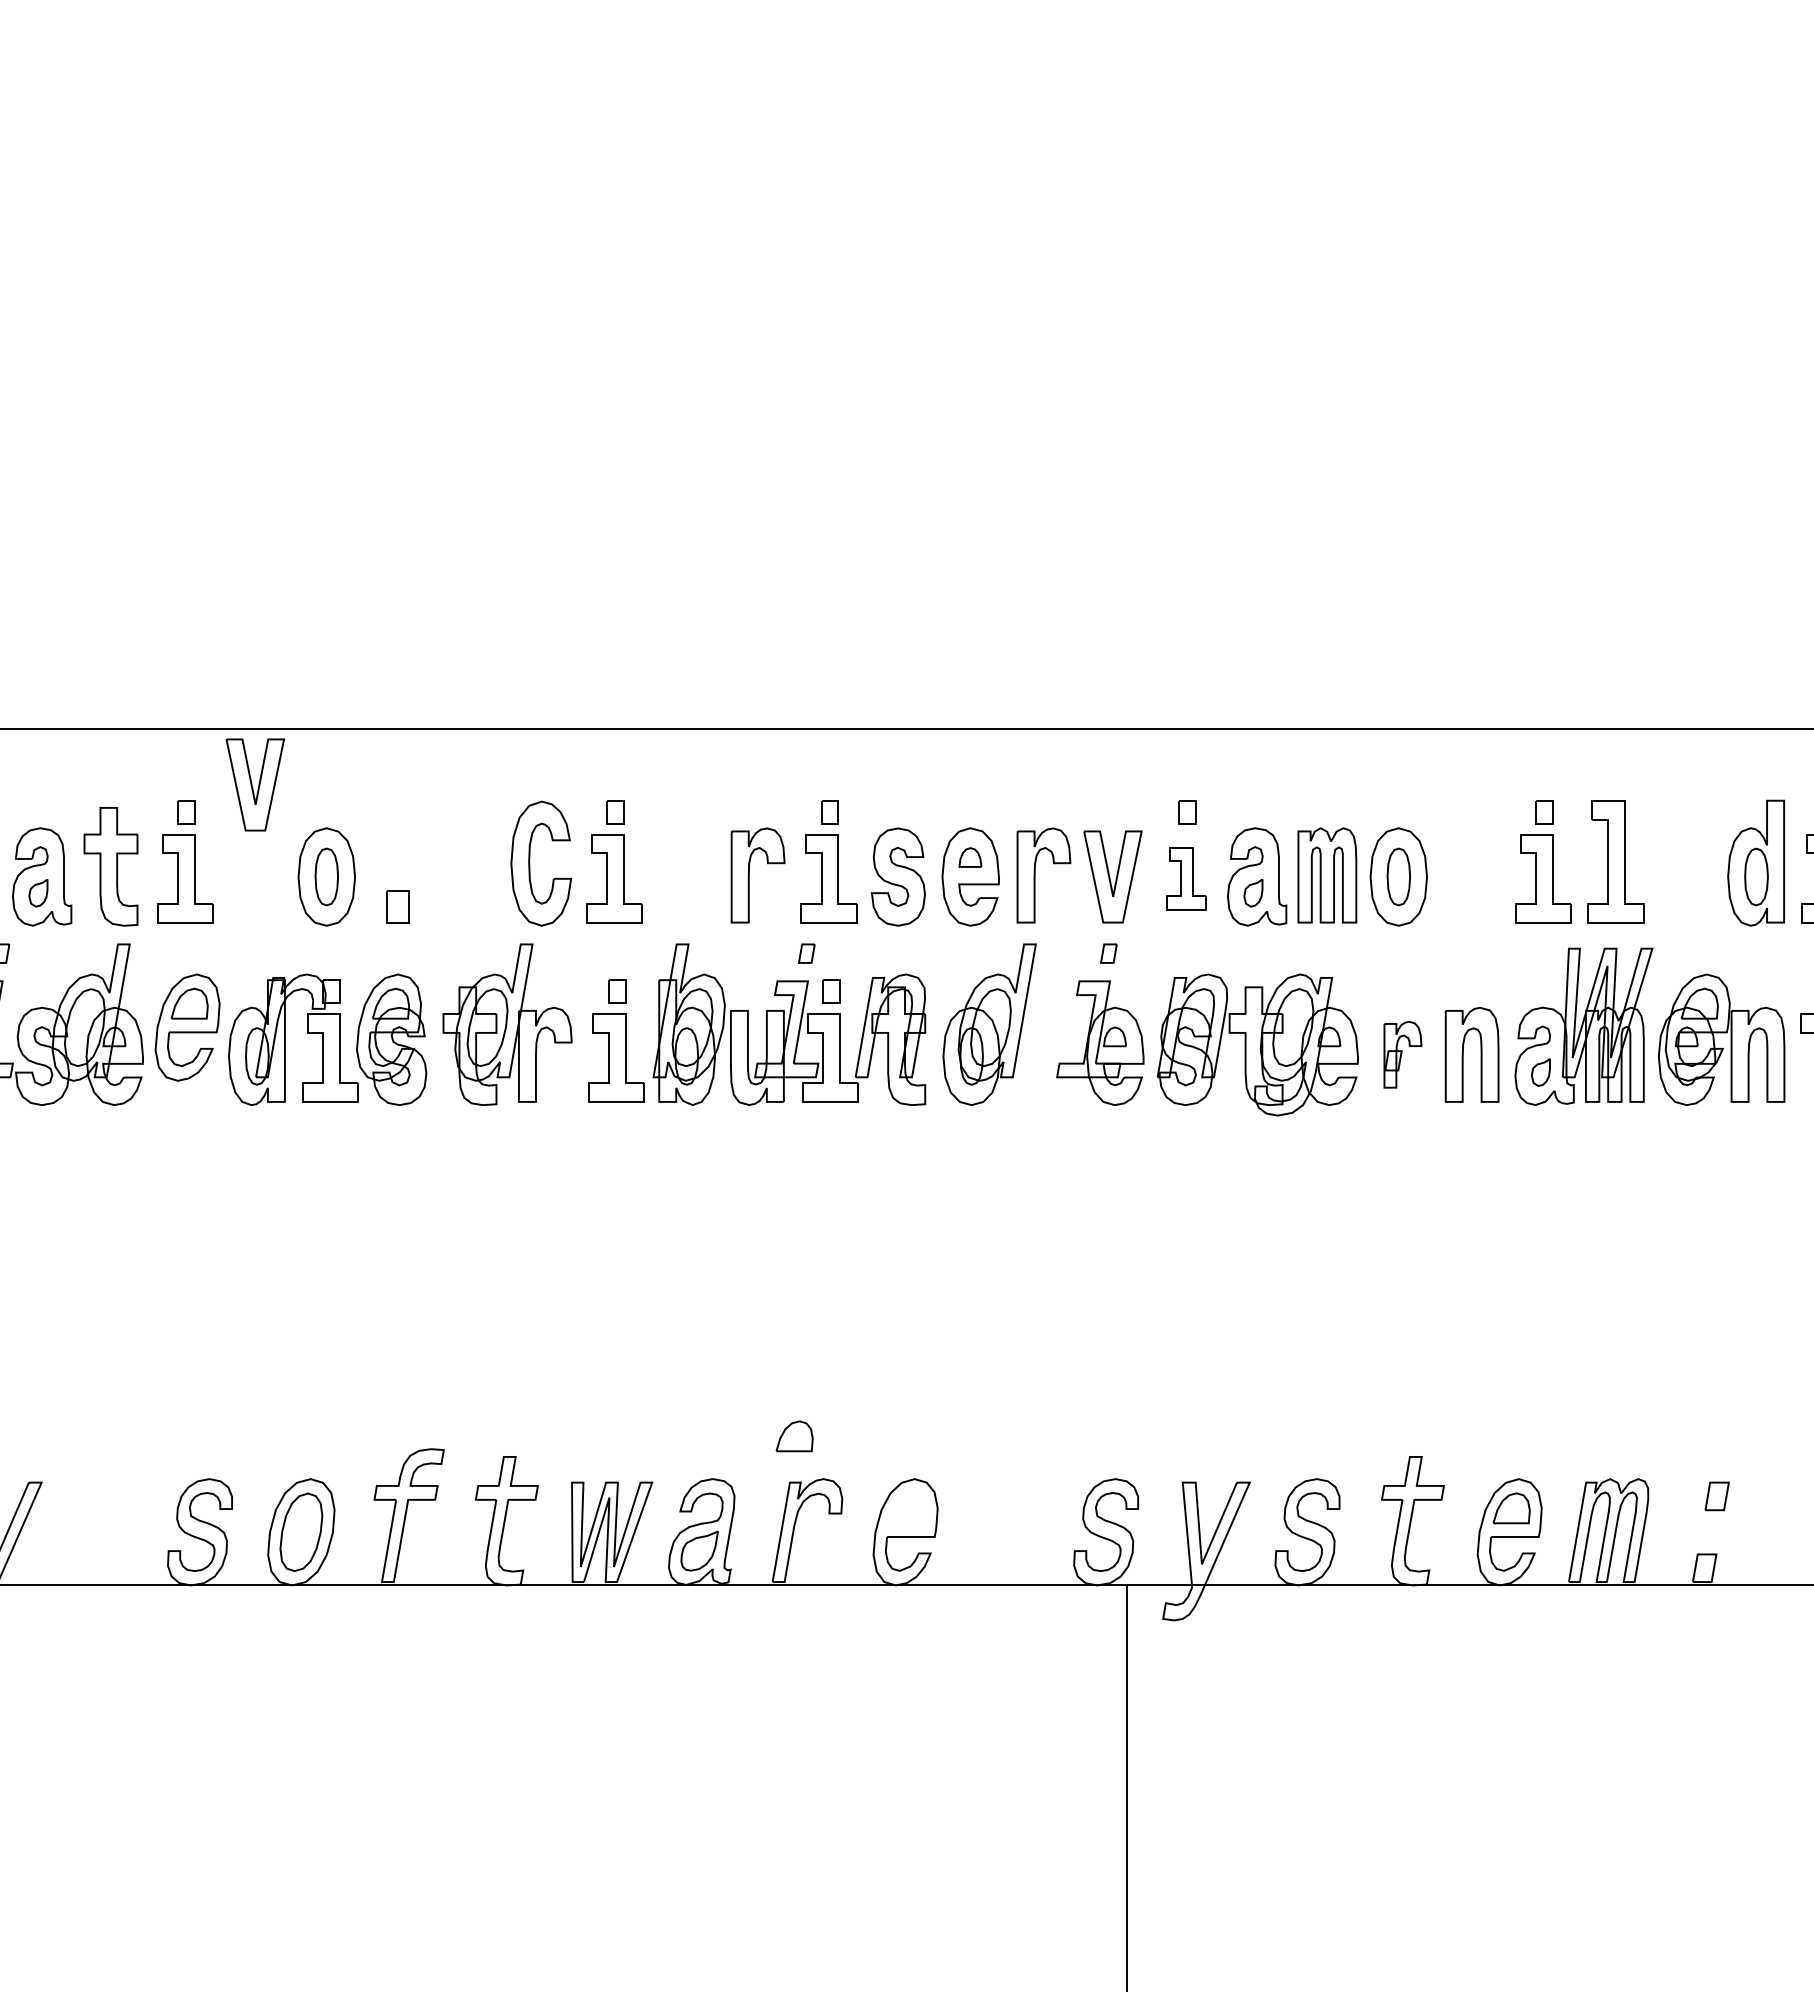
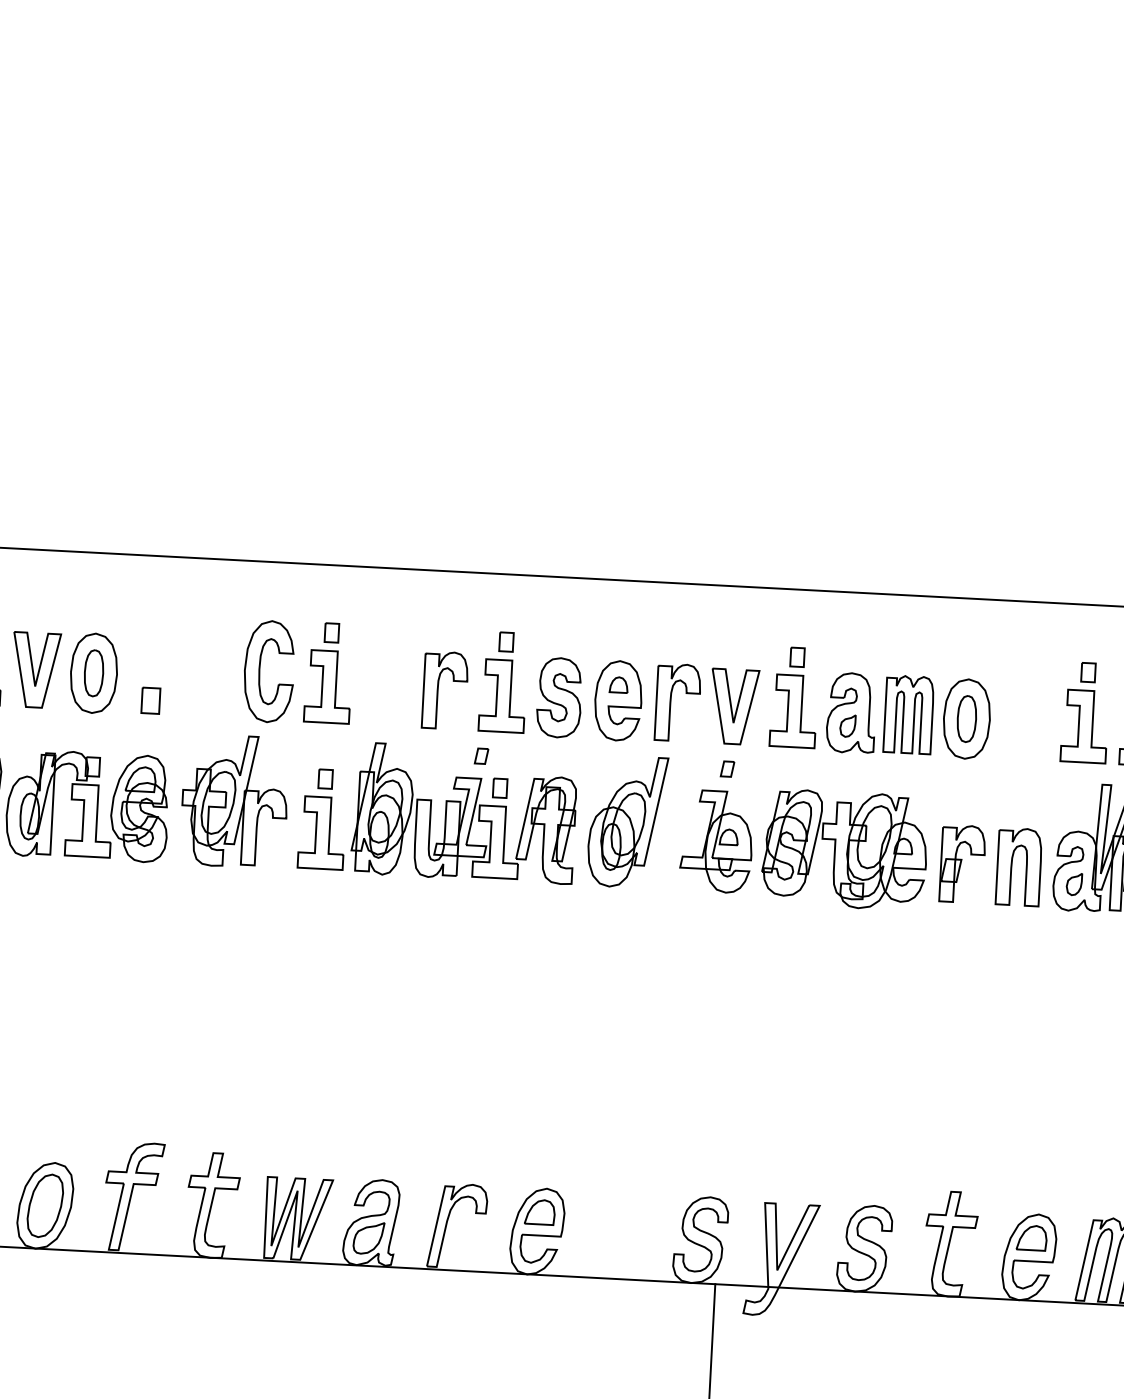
part: (254, 784) -> (35, 669), moved
part: (1186, 878) -> (793, 711), size x1.43
part: (1402, 1054) -> (962, 863), size x1.43
part: (794, 1436) -> (539, 1212), moved

